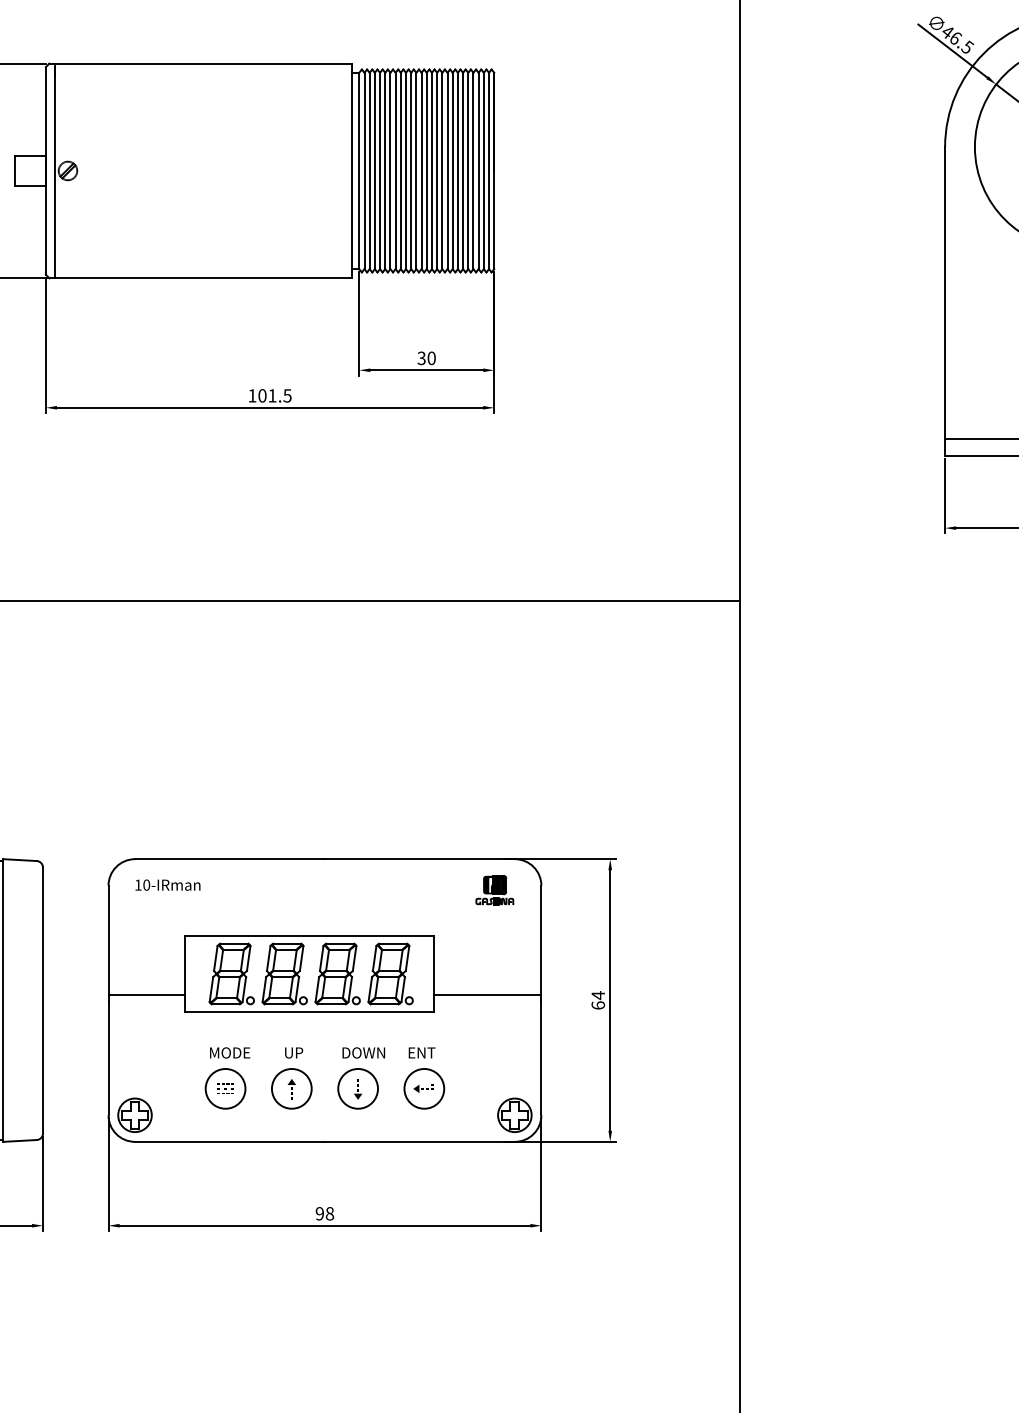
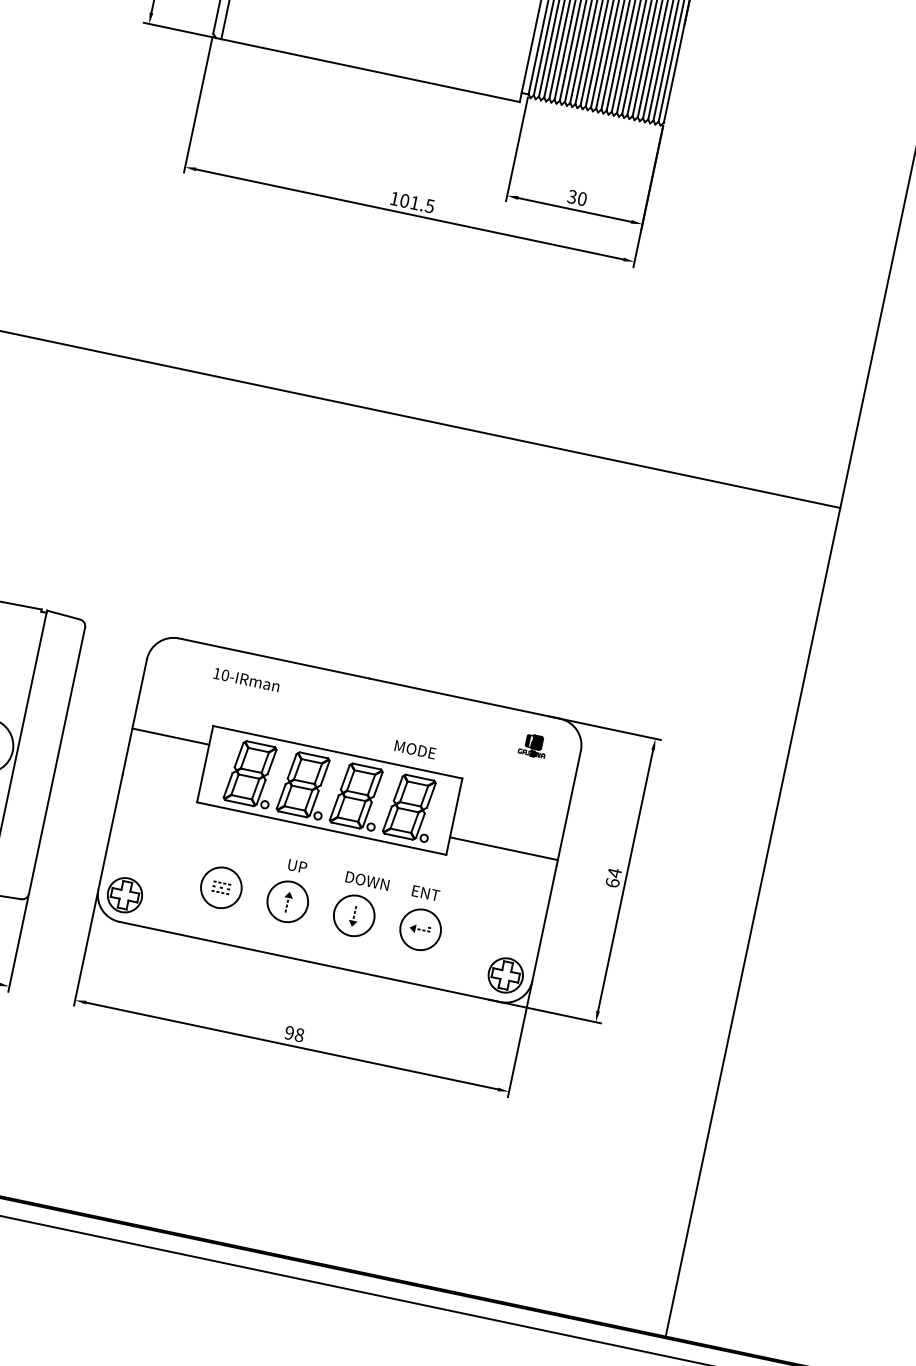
text: (167, 884) -> (246, 679), moved
part: (494, 890) -> (532, 745), size x0.7
line: (146, 994) -> (170, 736), moved
text: (230, 1052) -> (415, 749), moved

